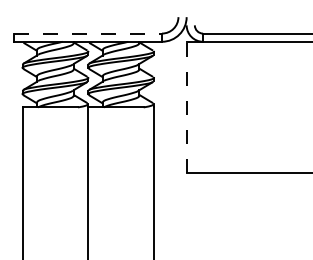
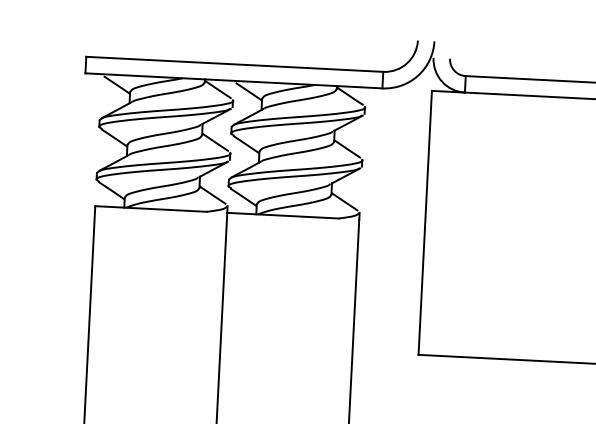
line: (88, 33) -> (235, 64), dashed -> solid
line: (186, 107) -> (424, 223), dashed -> solid

